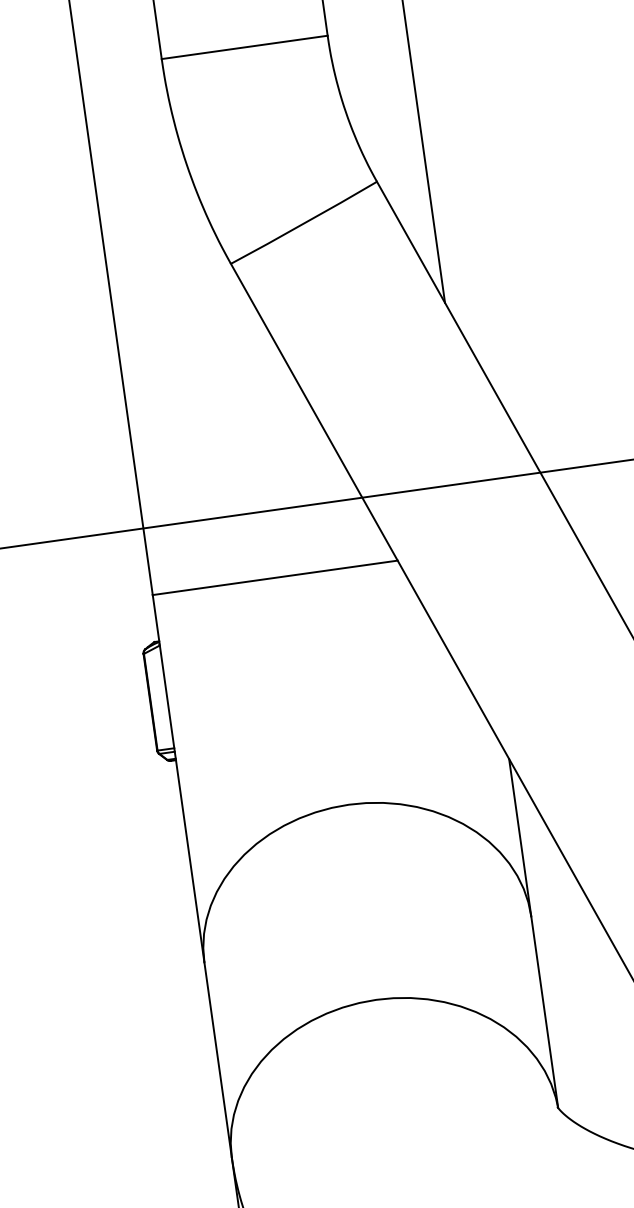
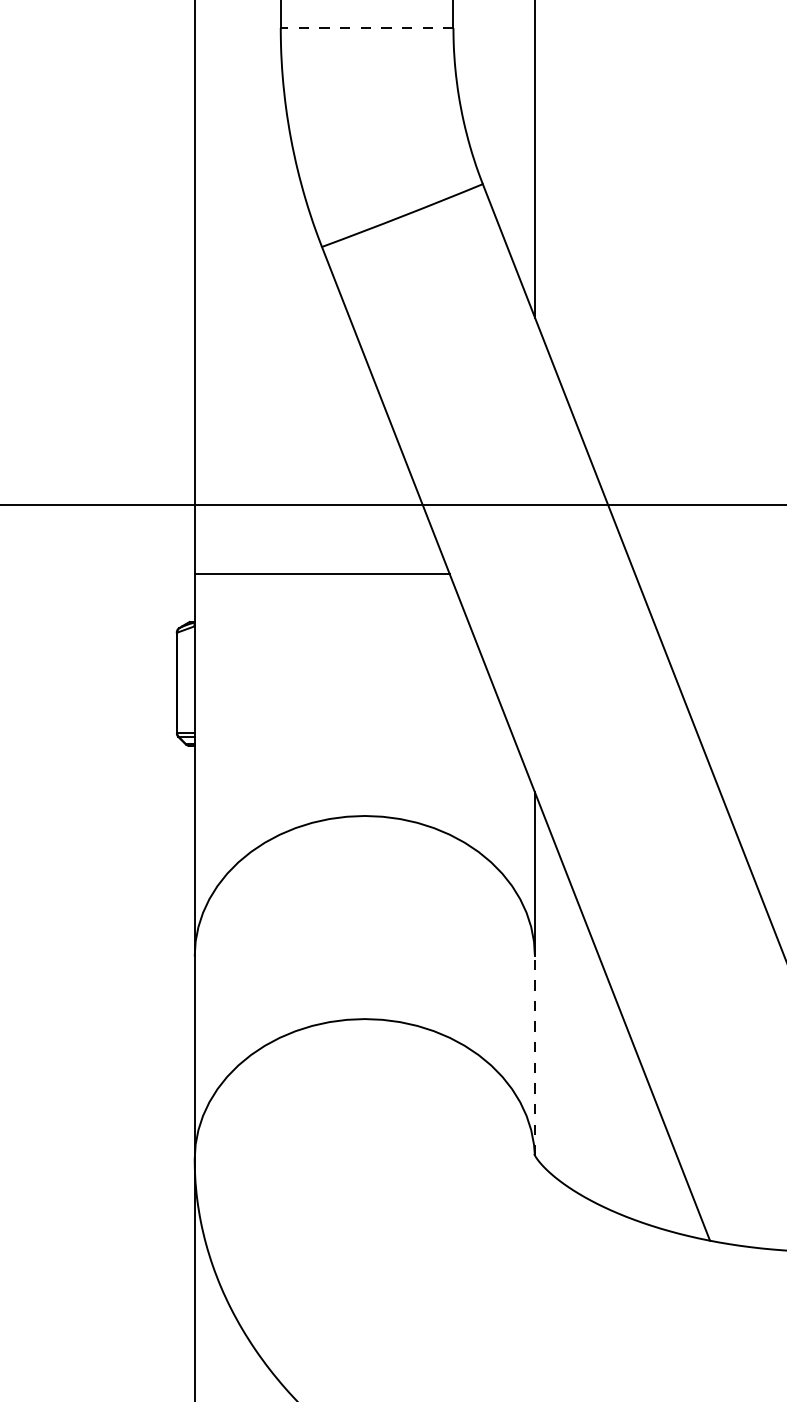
line: (244, 47) -> (366, 28), solid -> dashed
line: (544, 1011) -> (534, 1055), solid -> dashed

